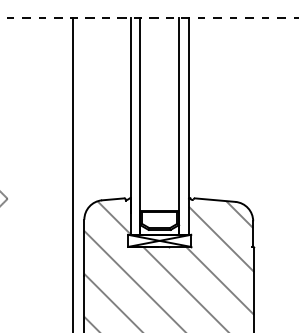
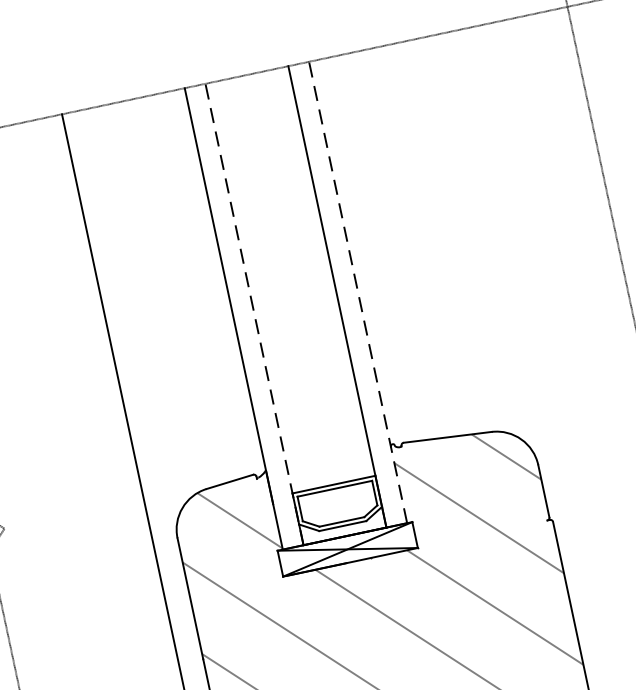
line: (140, 126) -> (255, 314), solid -> dashed
line: (188, 126) -> (357, 292), solid -> dashed

